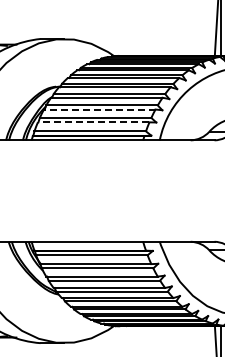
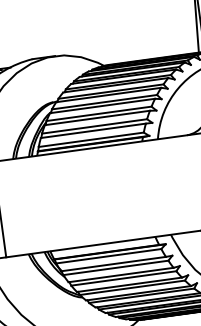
line: (99, 109) -> (97, 117), dashed -> solid
line: (93, 122) -> (93, 130), dashed -> solid

